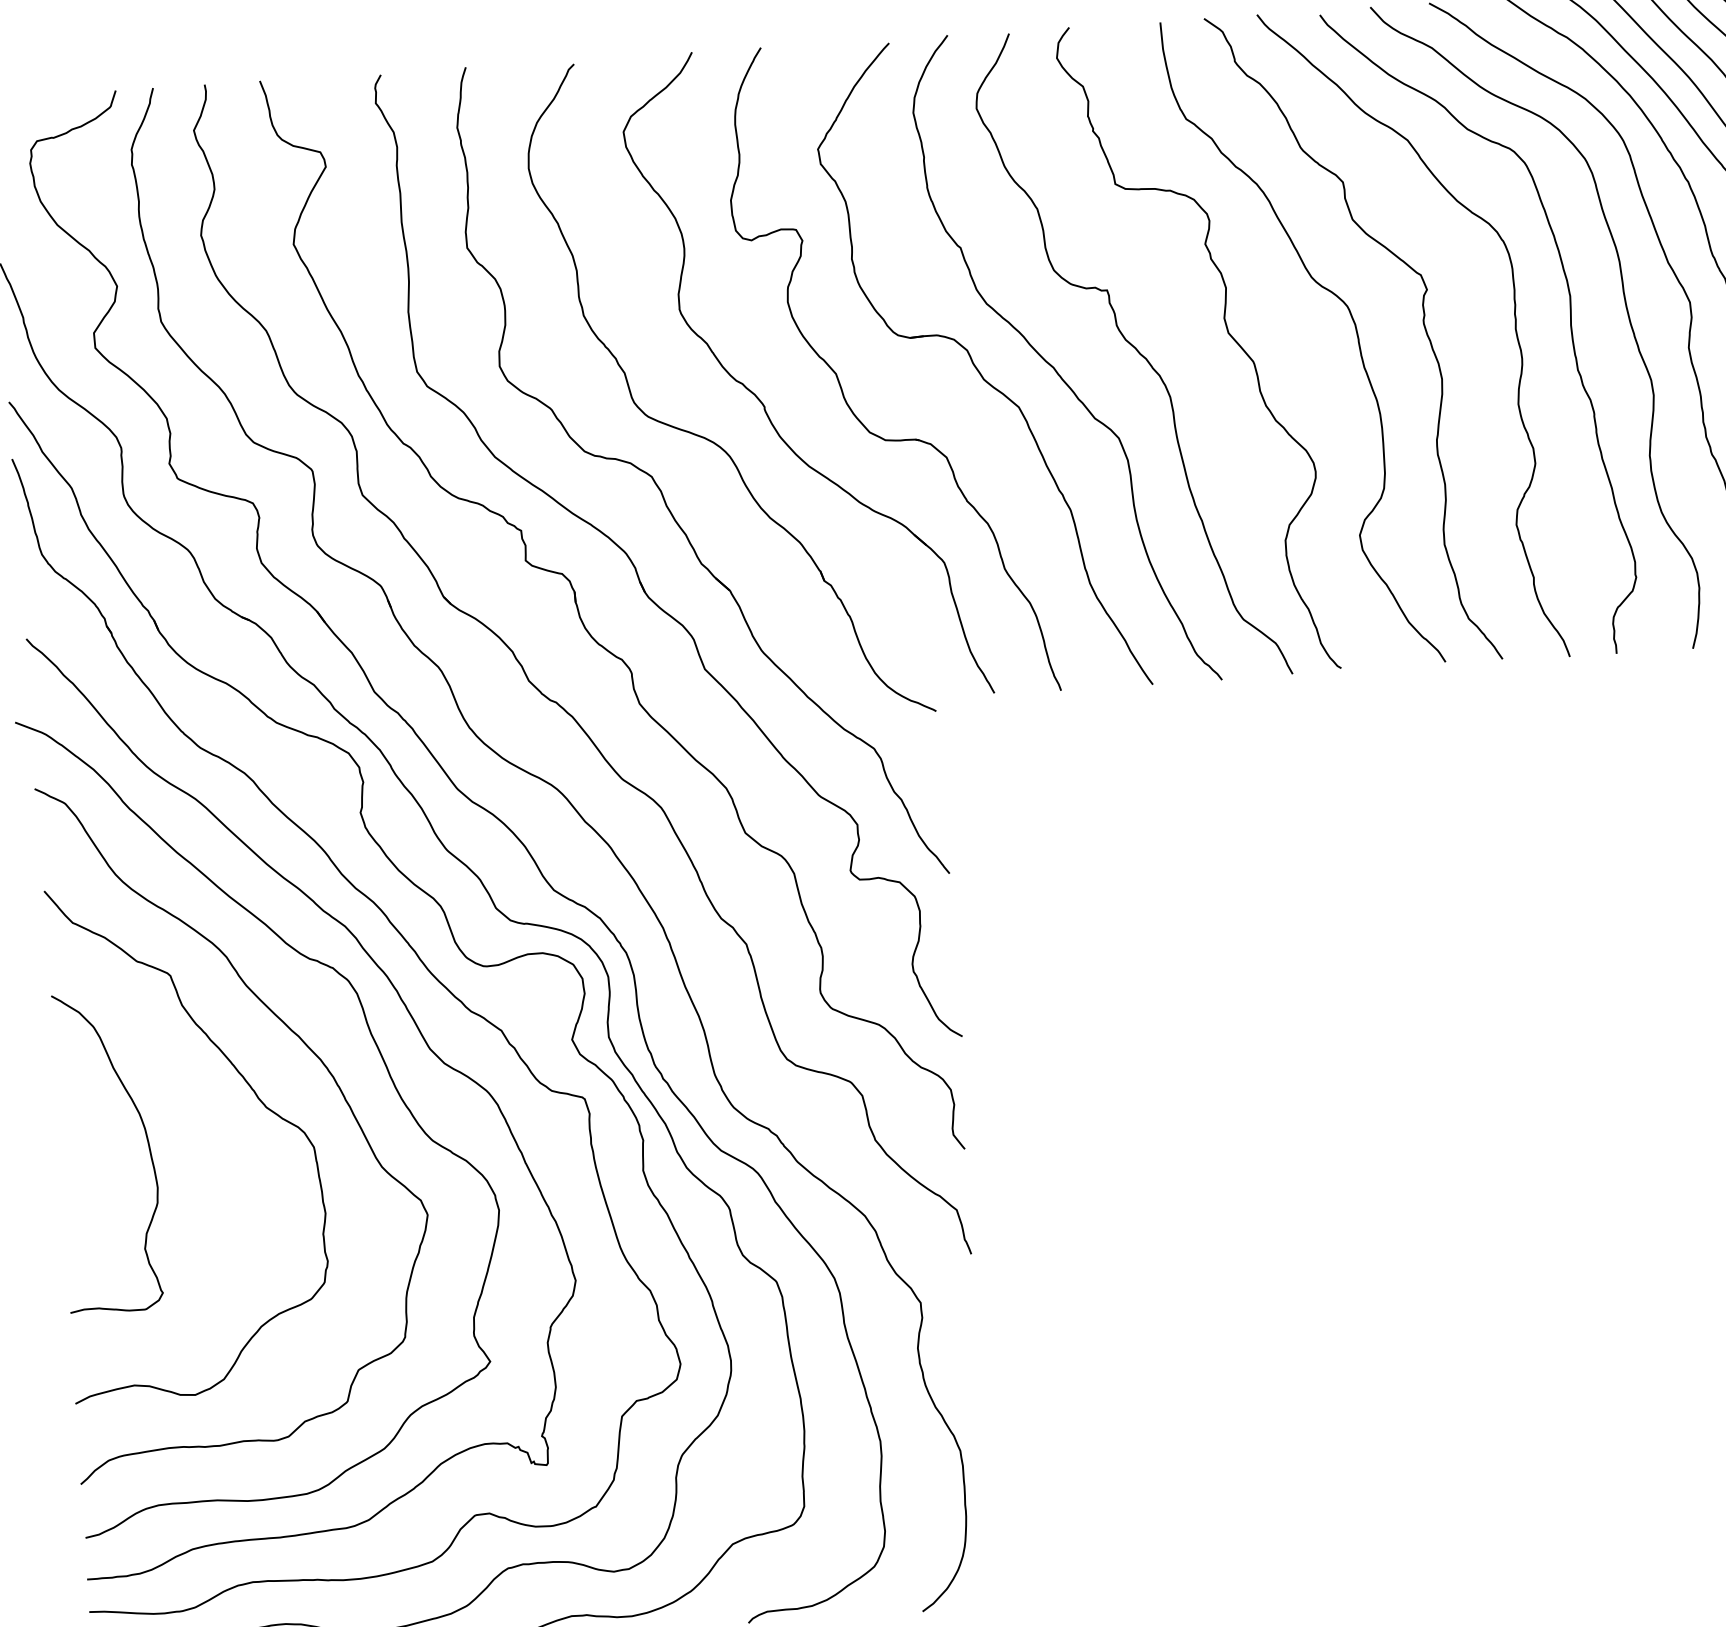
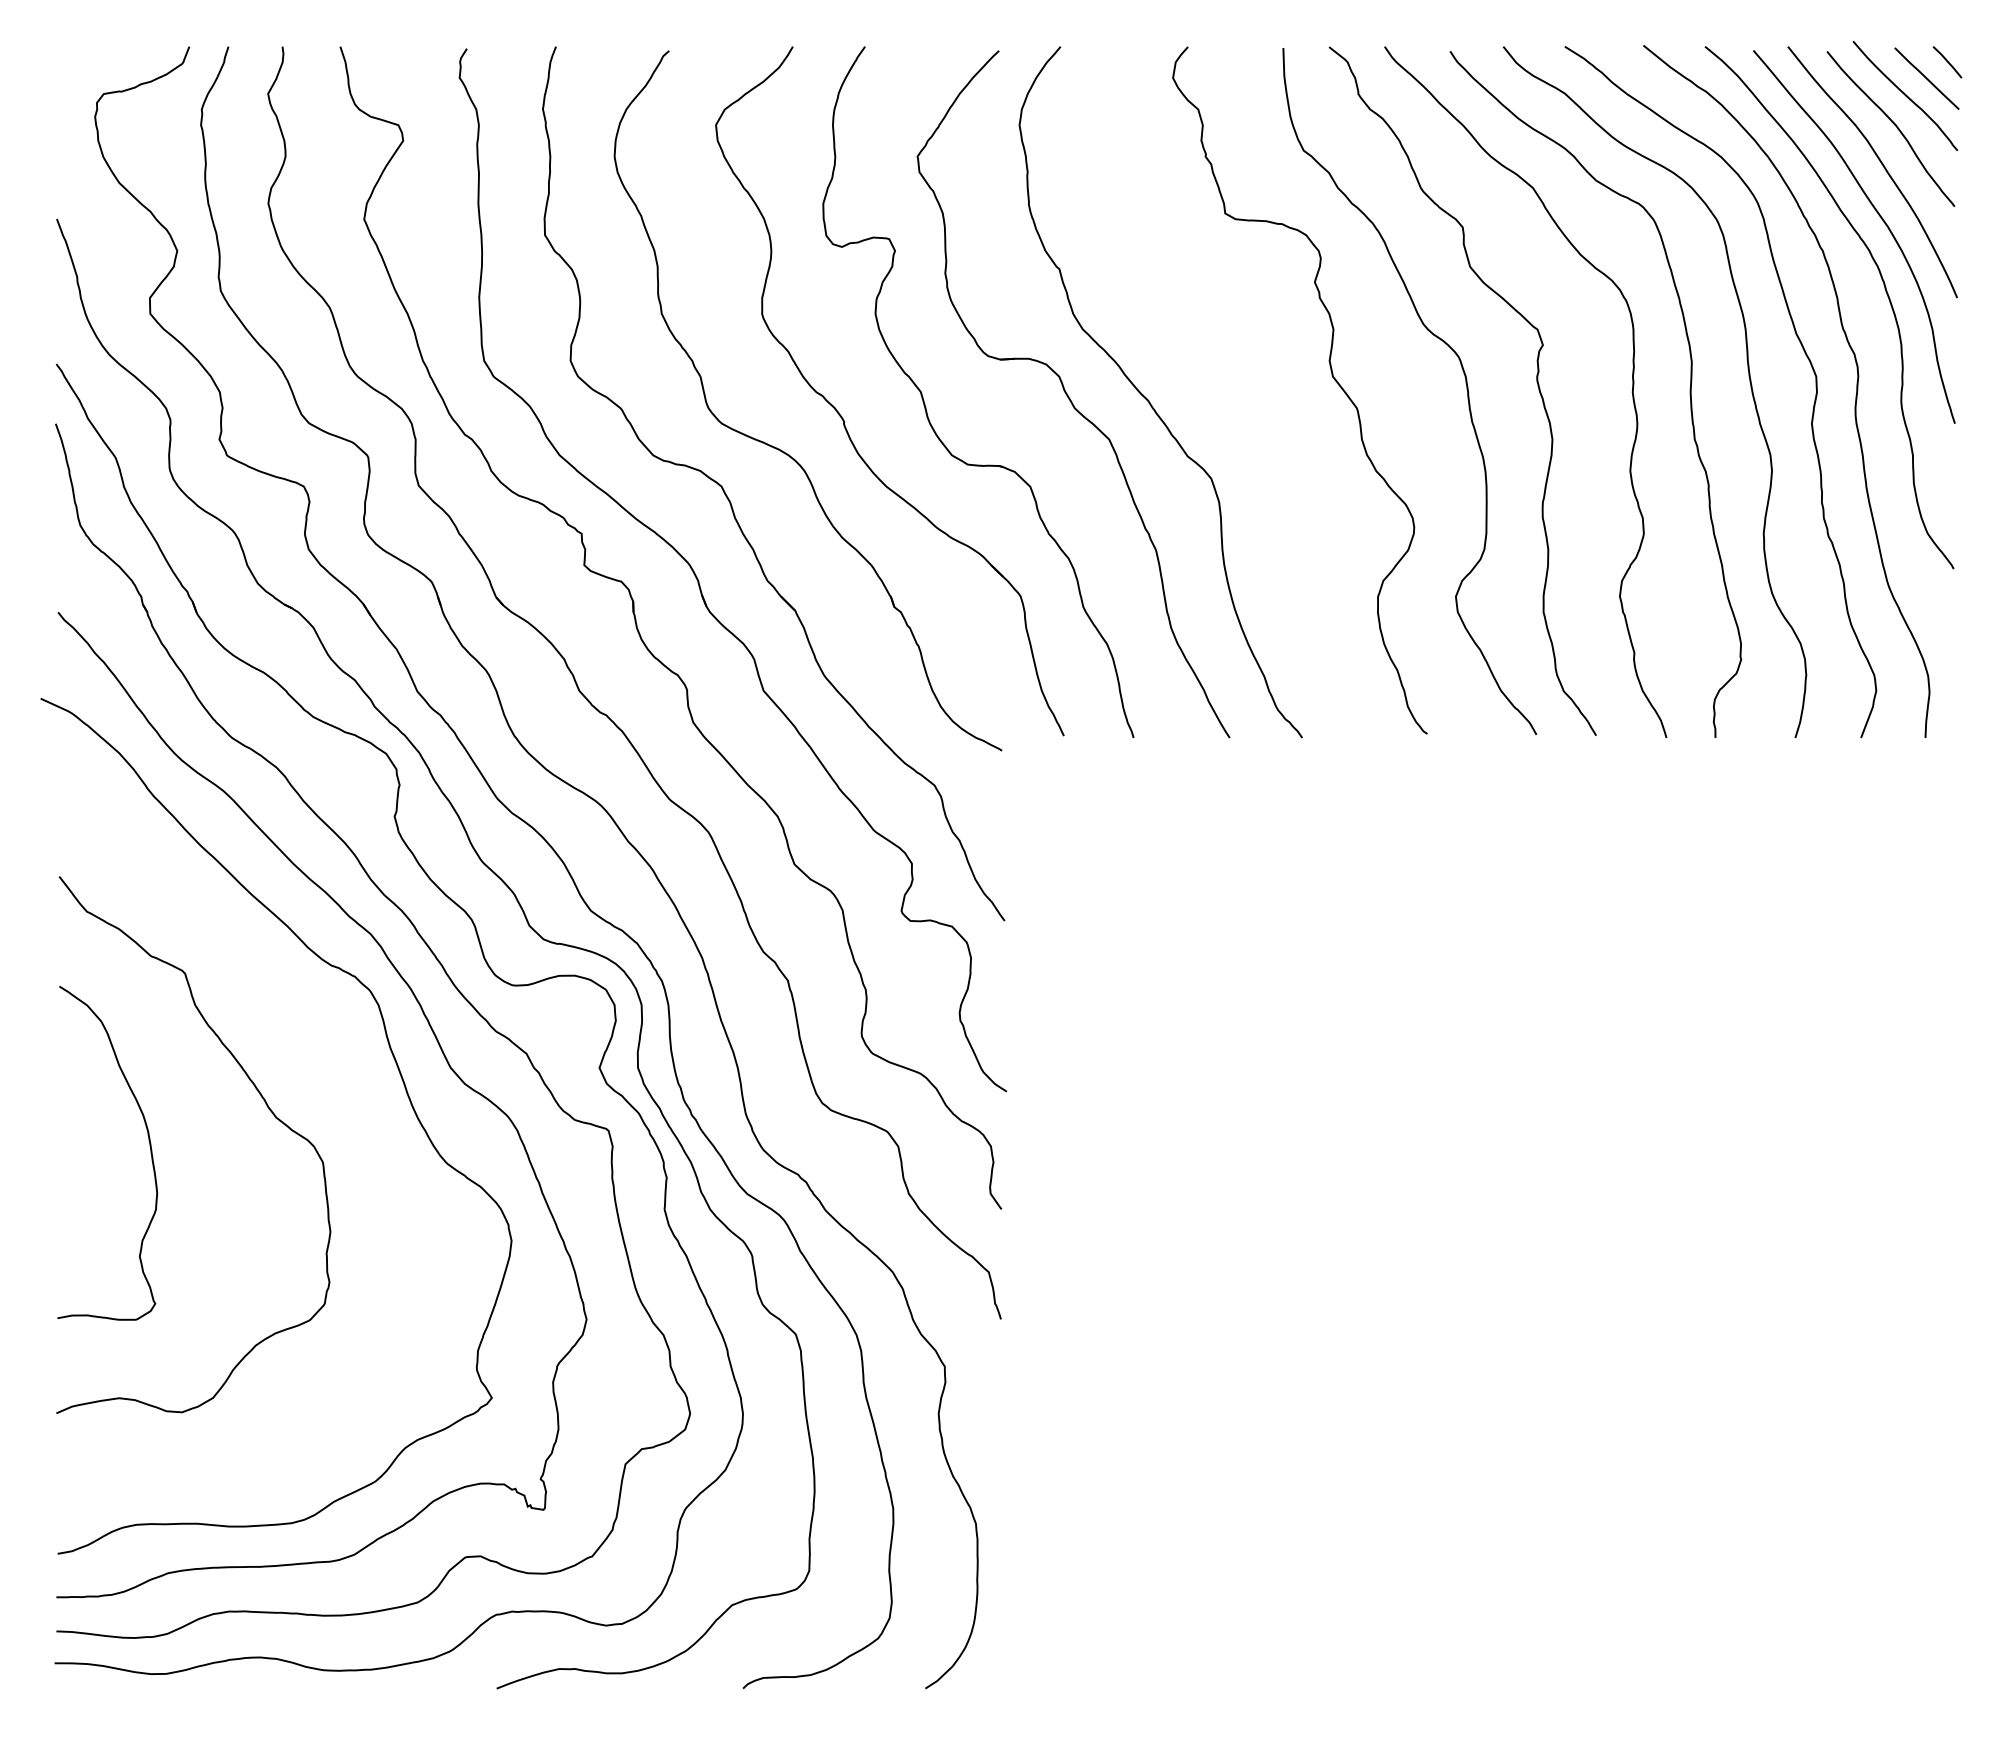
curve: (1135, 349) -> (1234, 387), removed
curve: (312, 1052) -> (327, 1063), removed

